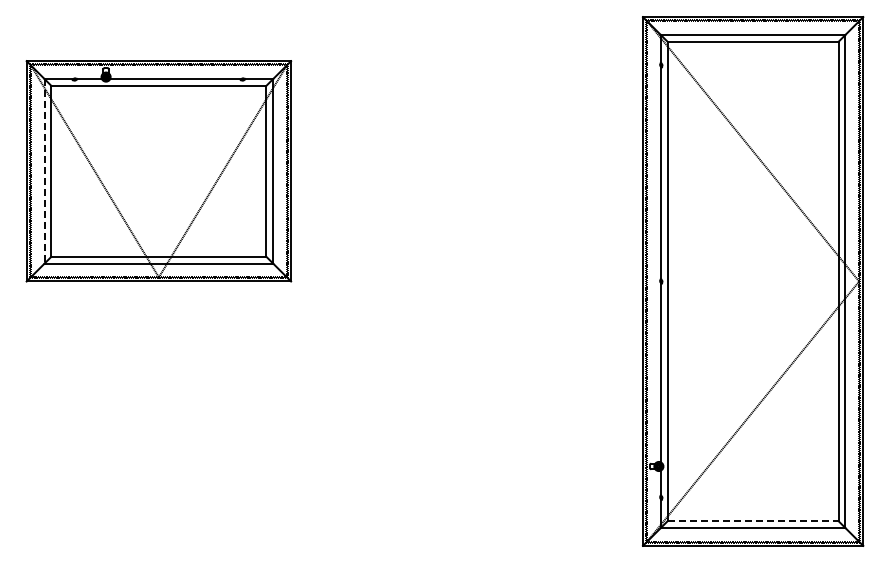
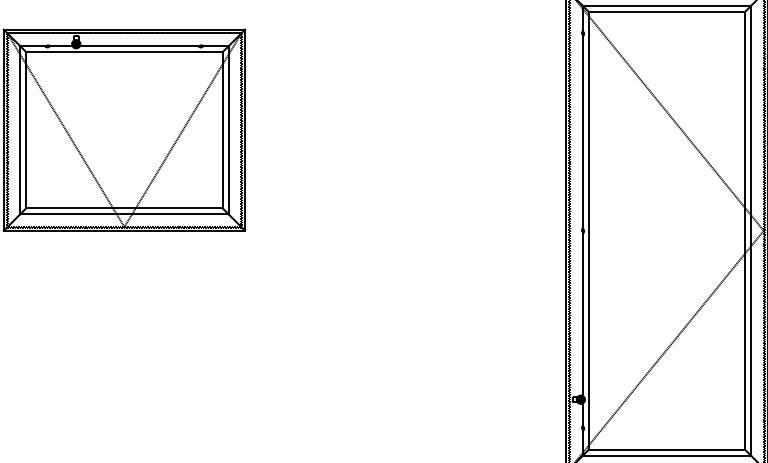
line: (44, 171) -> (20, 130), dashed -> solid
line: (753, 521) -> (667, 449), dashed -> solid

